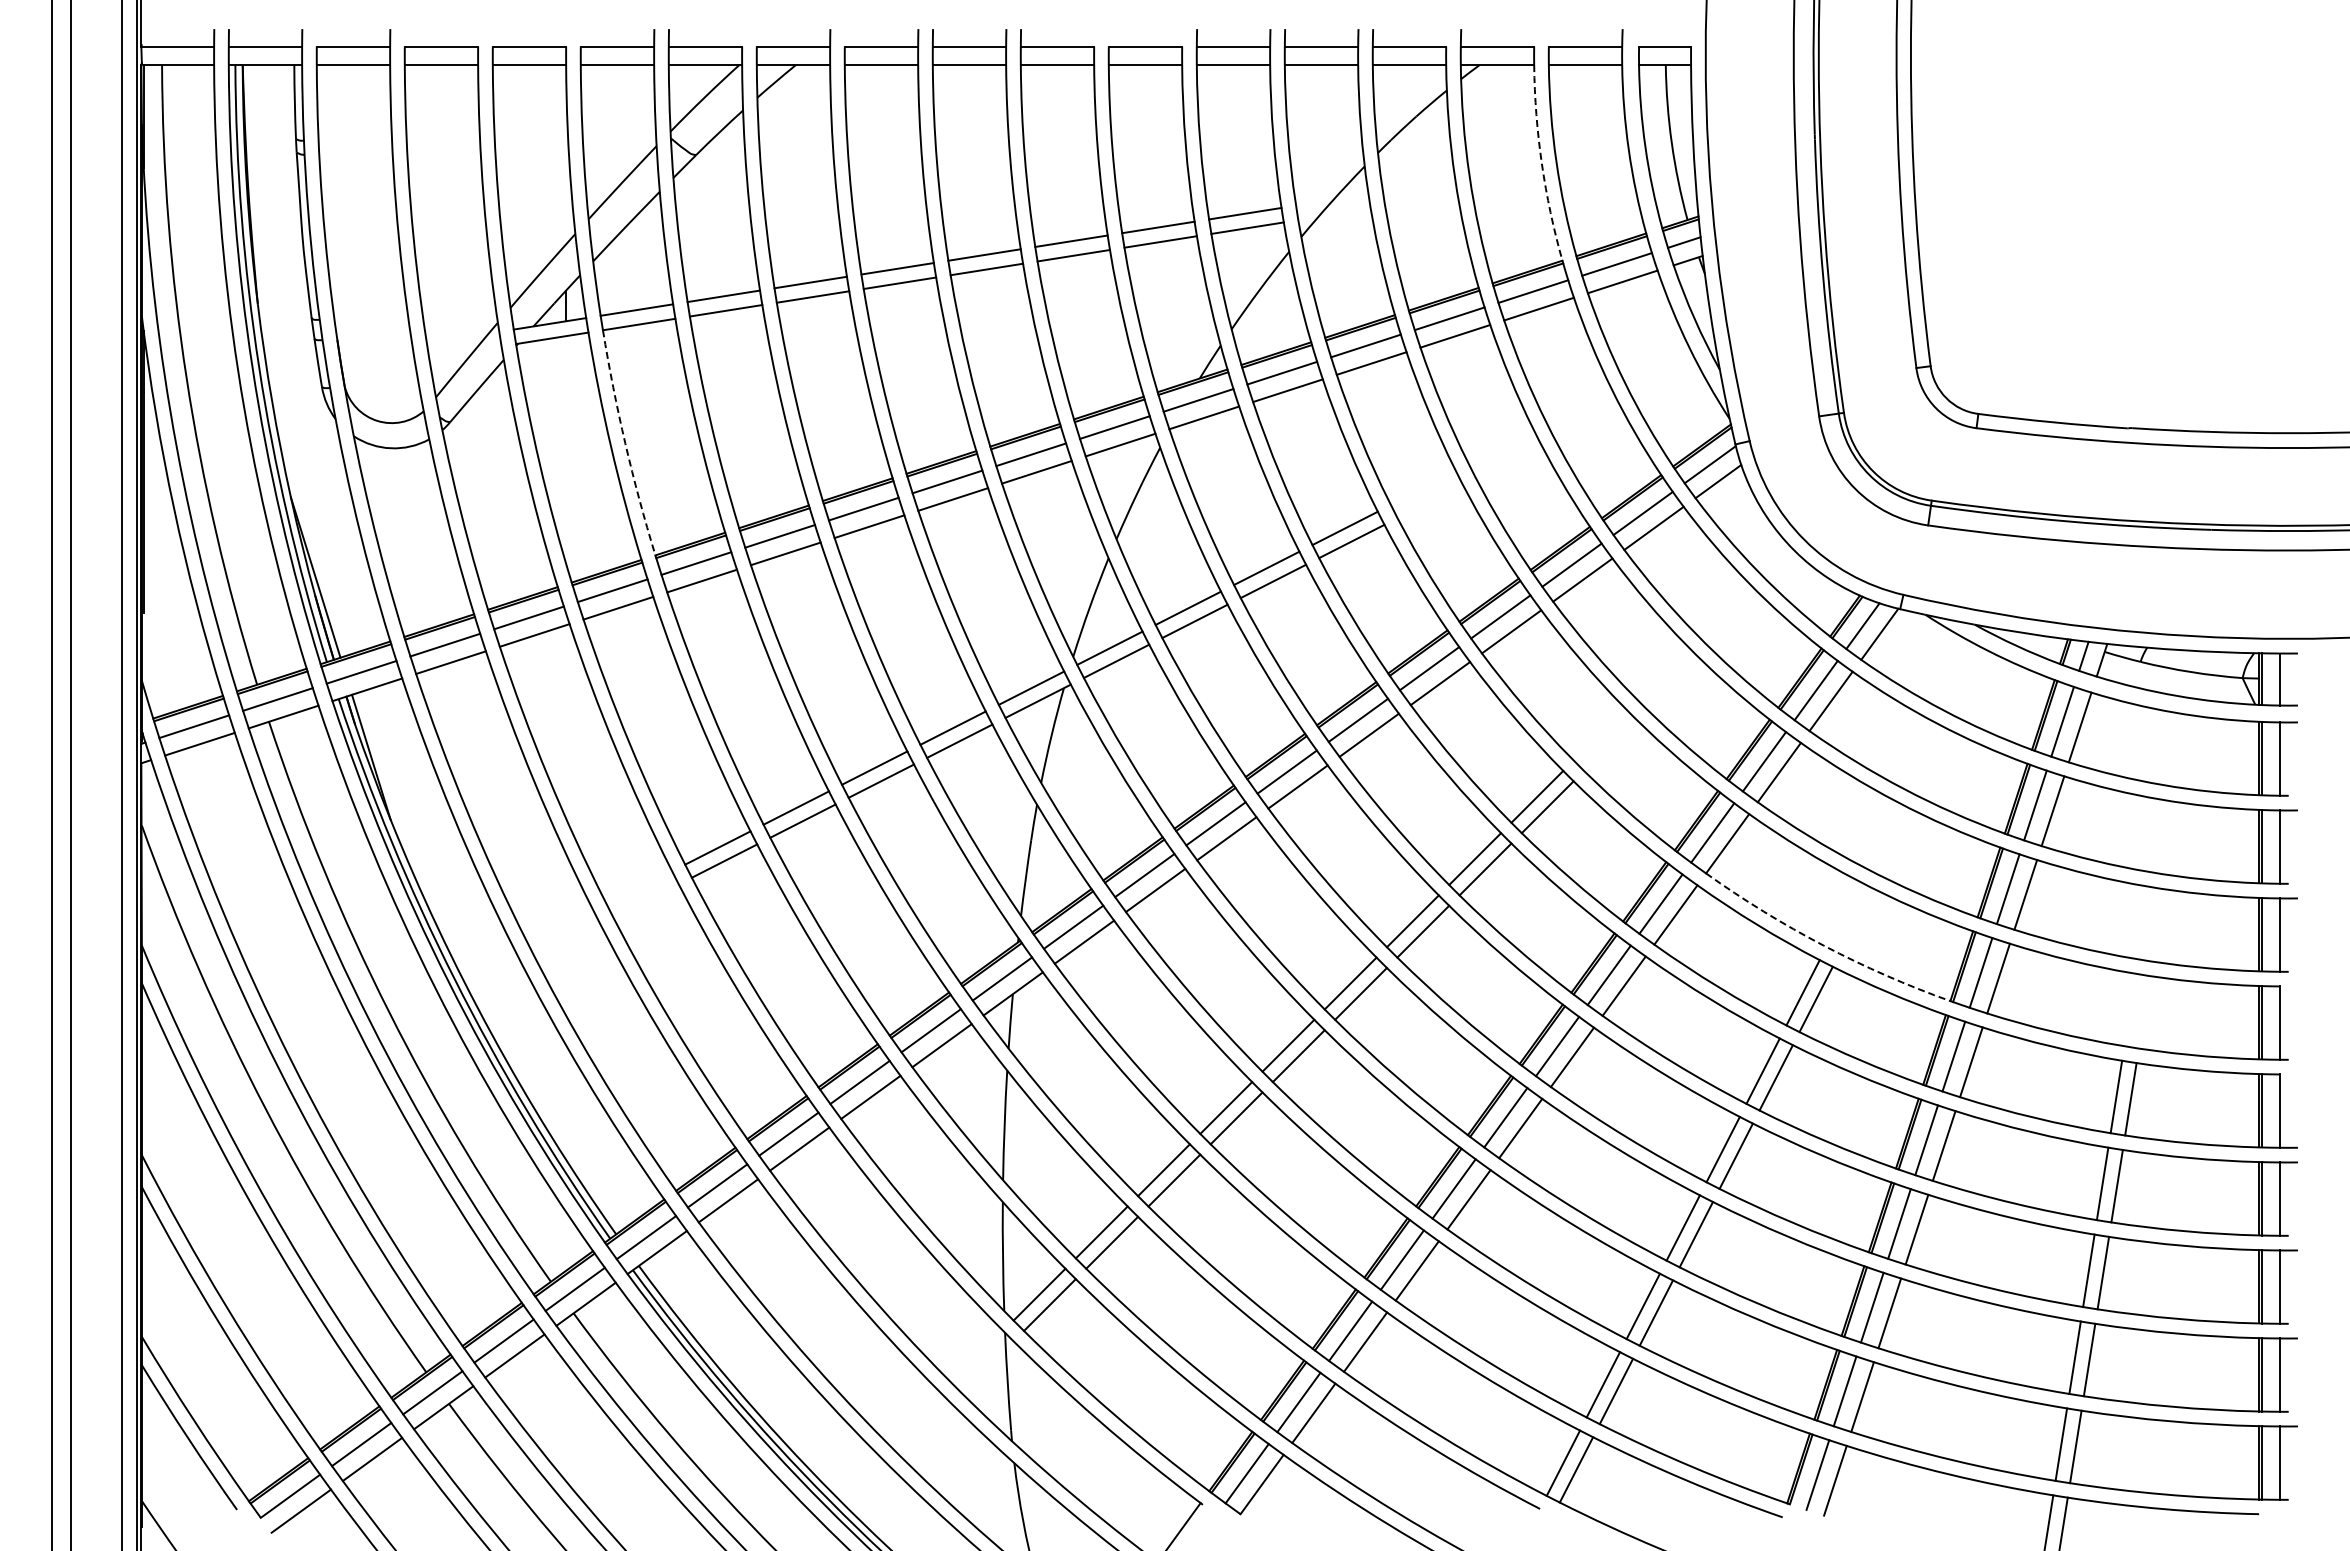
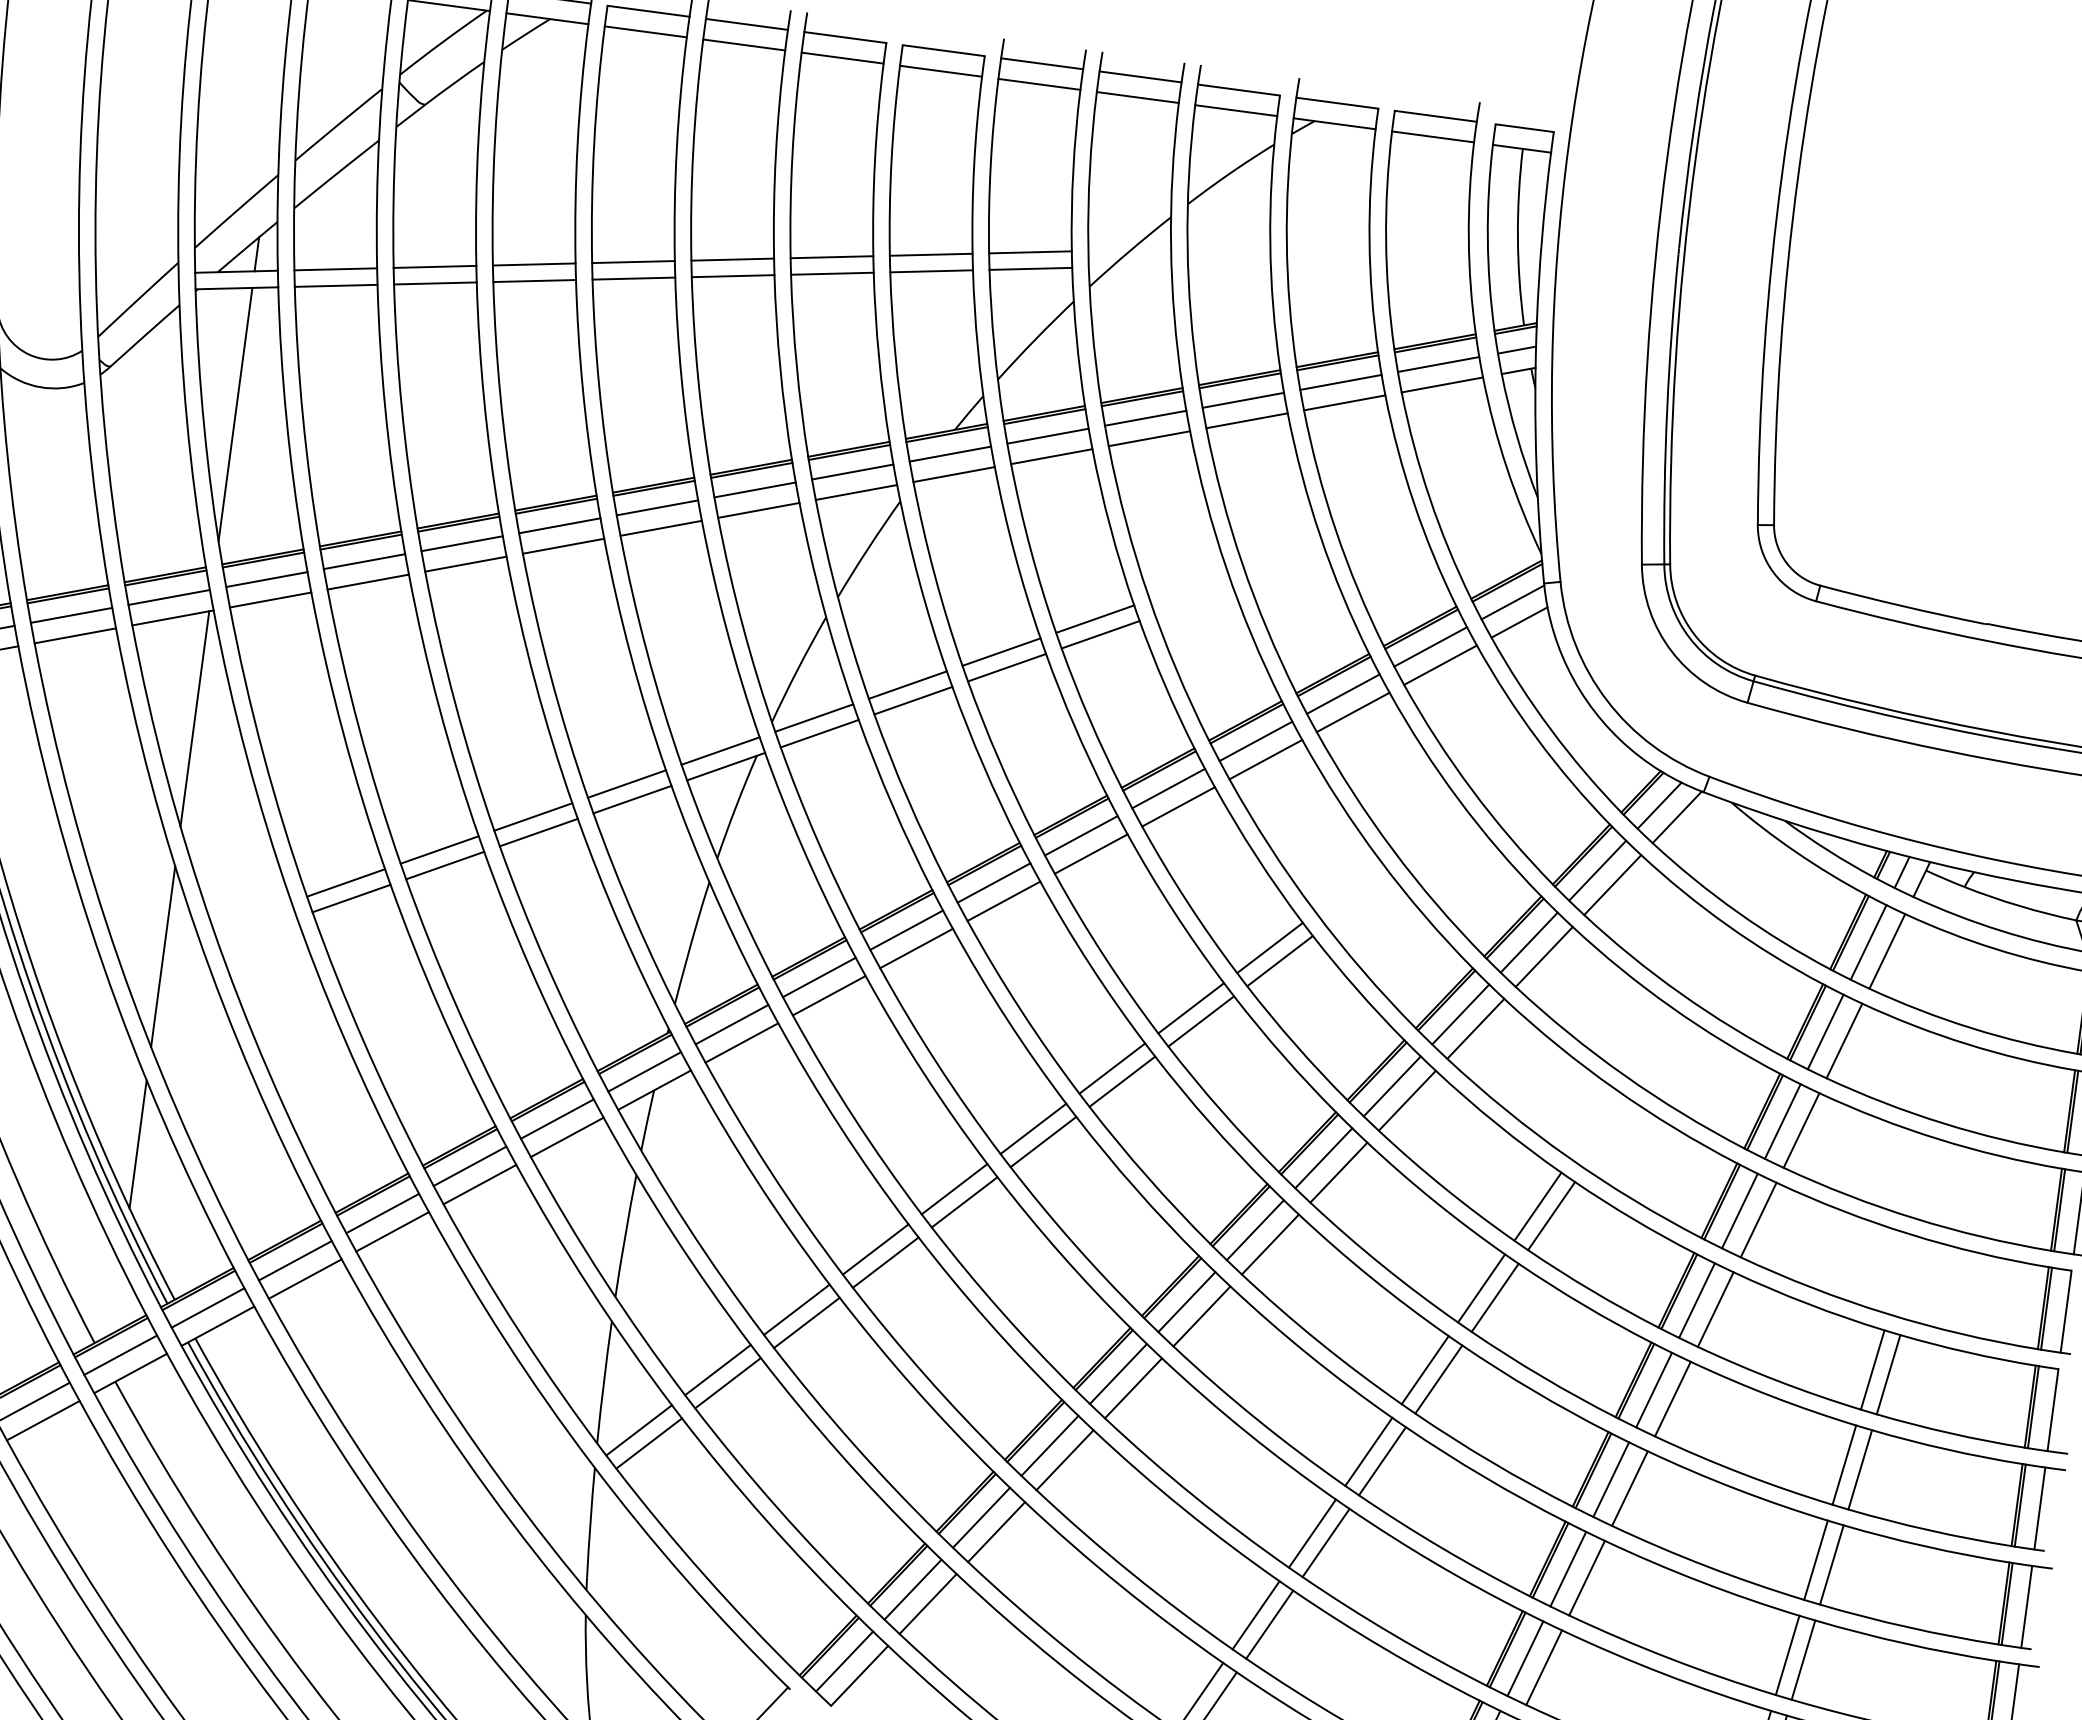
arc: (1541, 163) -> (1369, 240), dashed -> solid
arc: (625, 443) -> (303, 416), dashed -> solid
line: (565, 449) -> (235, 414), added
line: (565, 721) -> (194, 718), added
line: (565, 934) -> (162, 956), added
arc: (1823, 945) -> (1567, 1156), dashed -> solid
line: (565, 1101) -> (137, 1143), added

